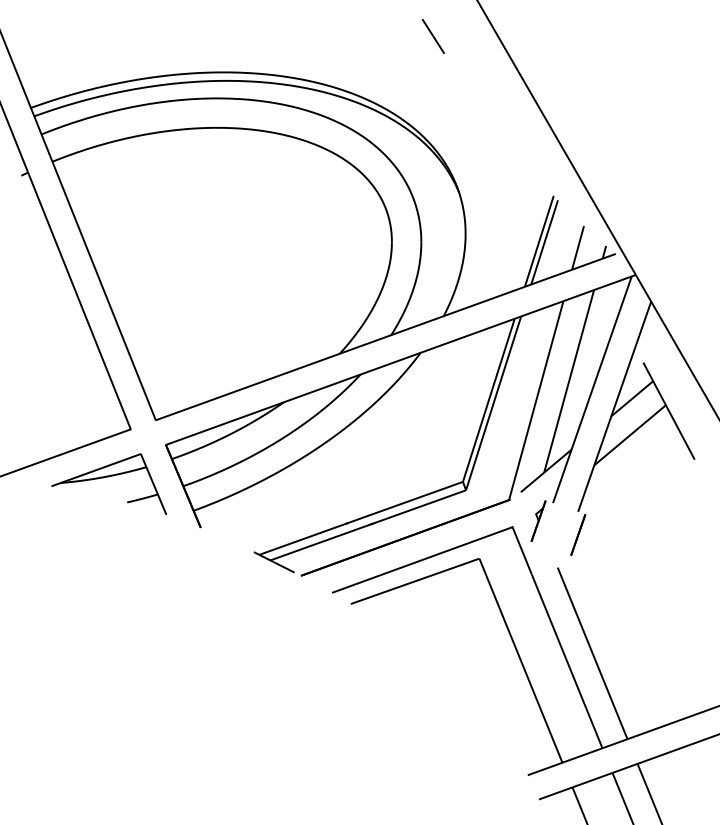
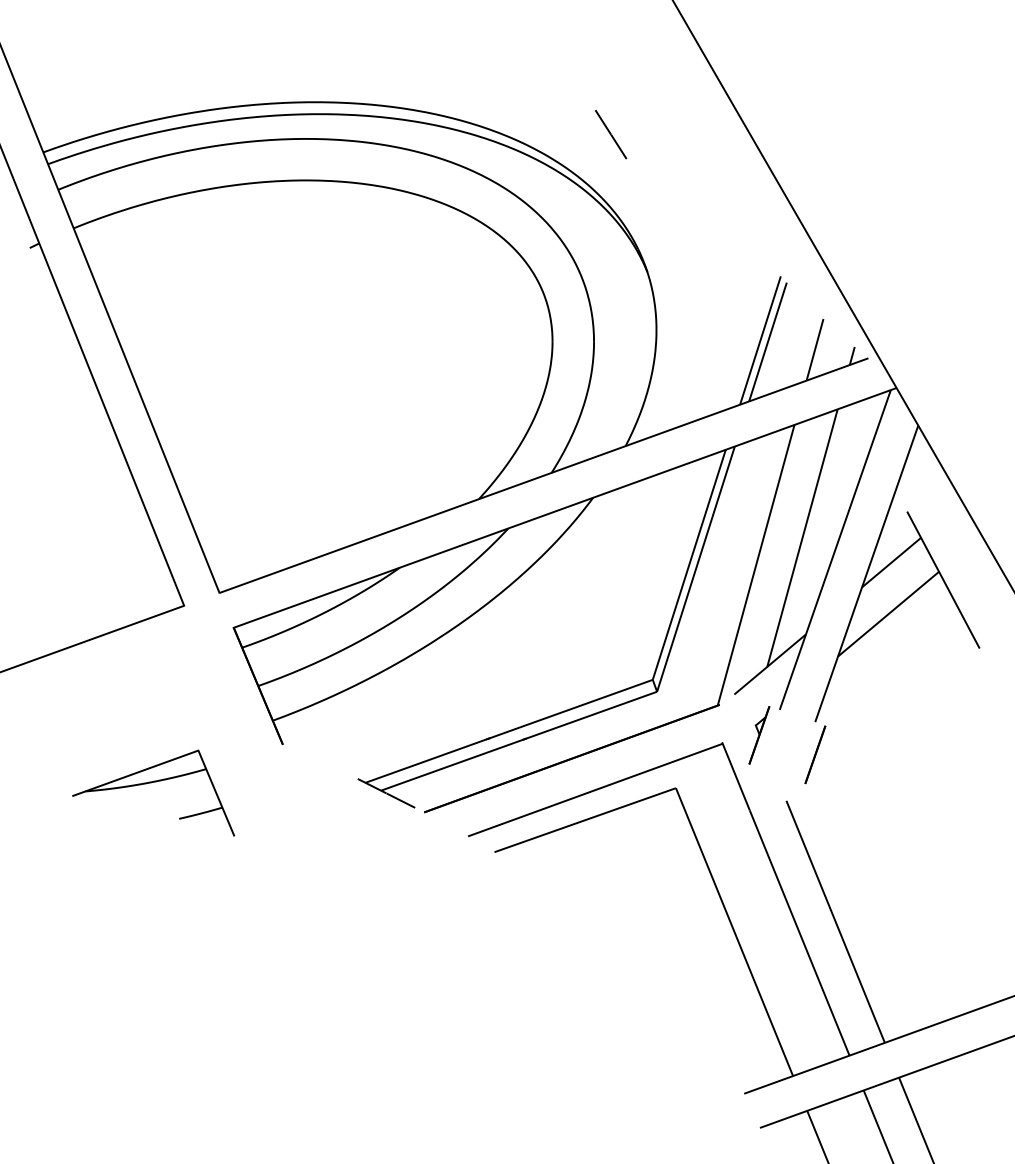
line: (433, 36) -> (611, 134), moved
part: (107, 477) -> (151, 783), moved

